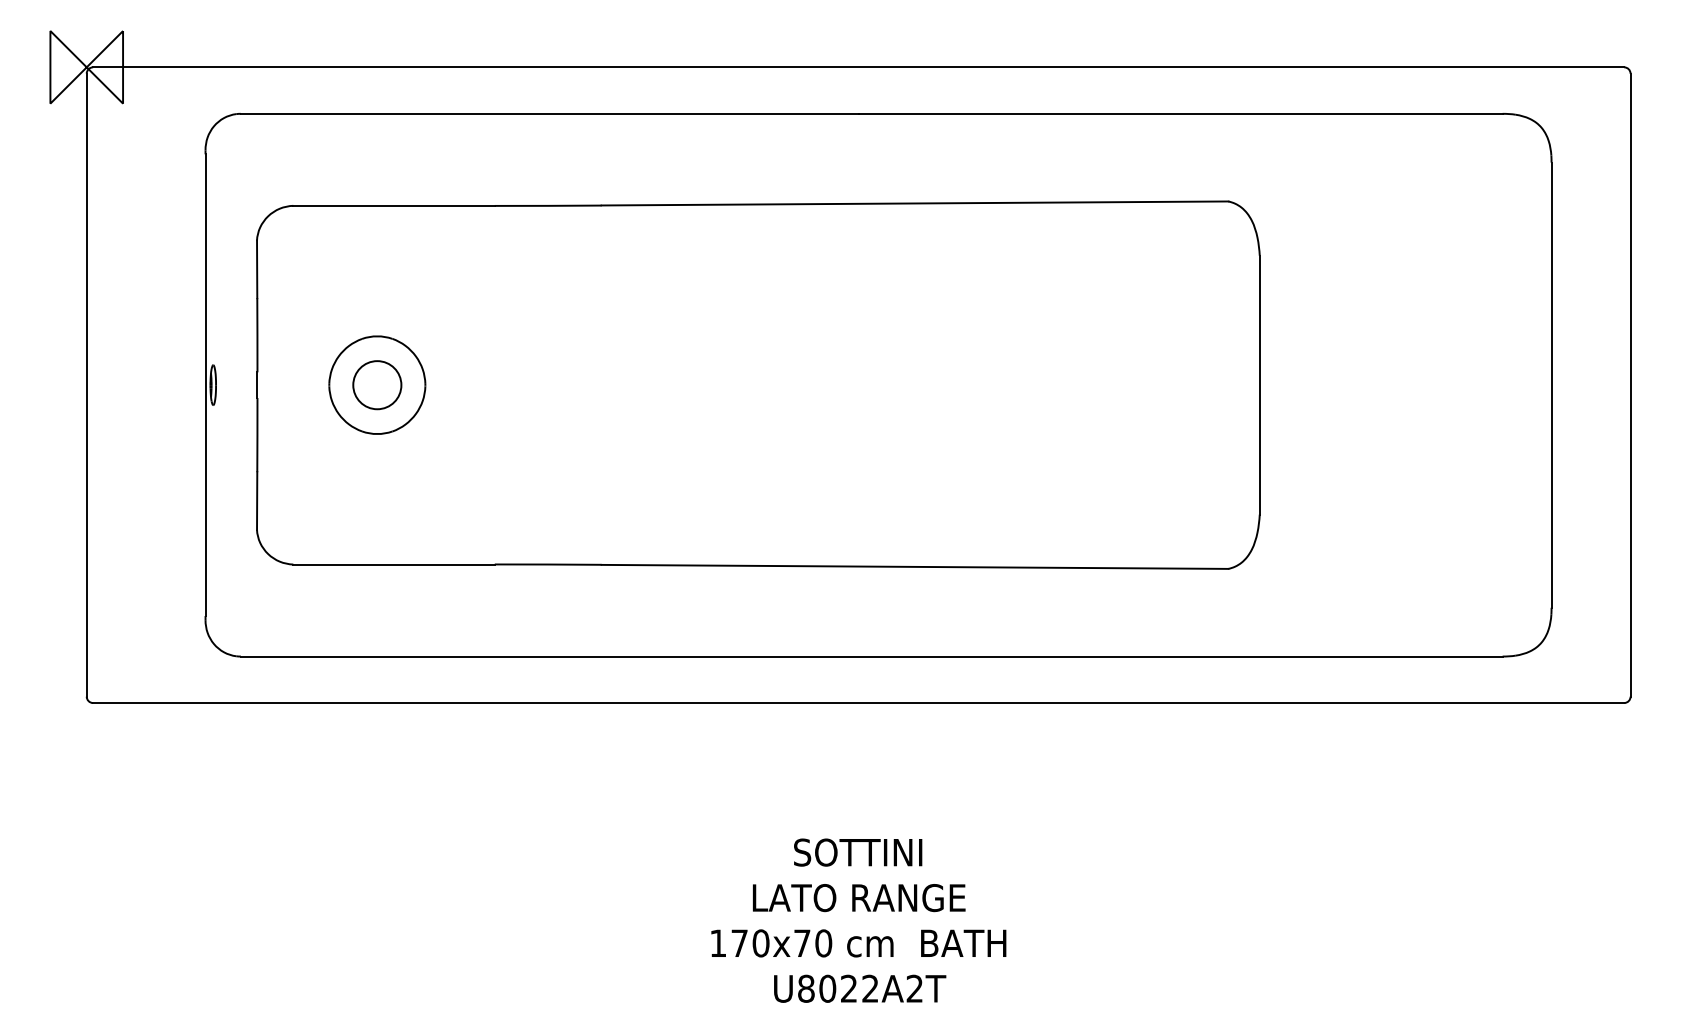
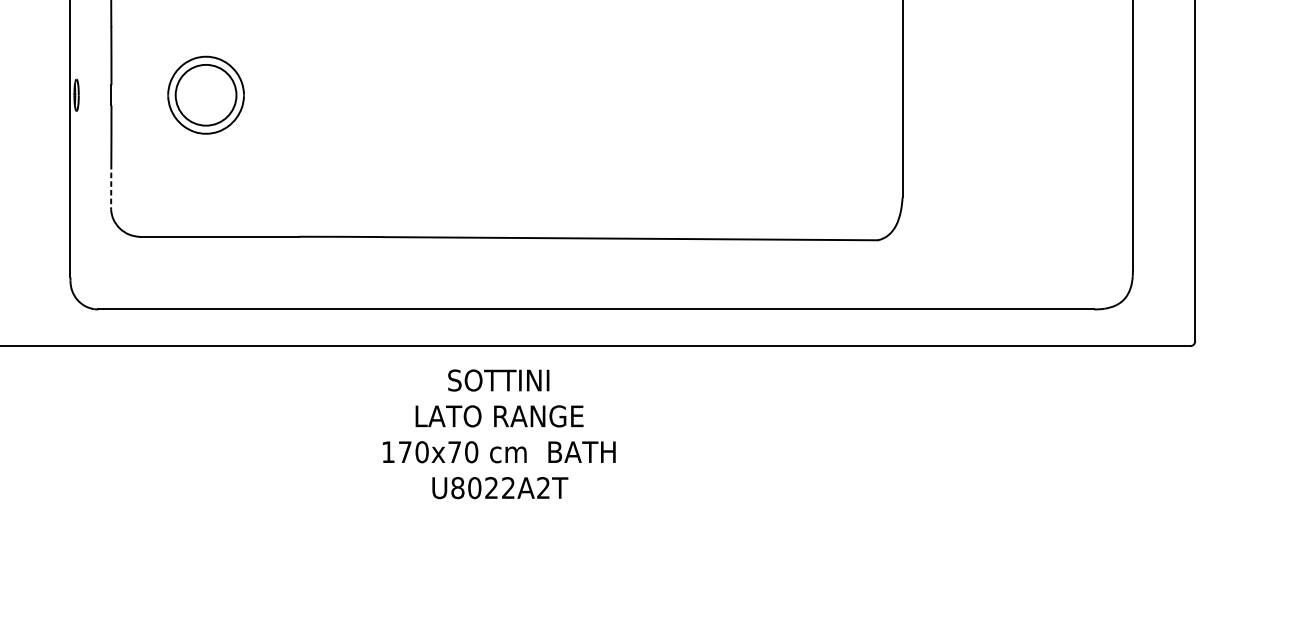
circle: (377, 385) -> (206, 95), size x1.6
line: (257, 501) -> (111, 187), solid -> dashed
text: (858, 920) -> (499, 434), moved

